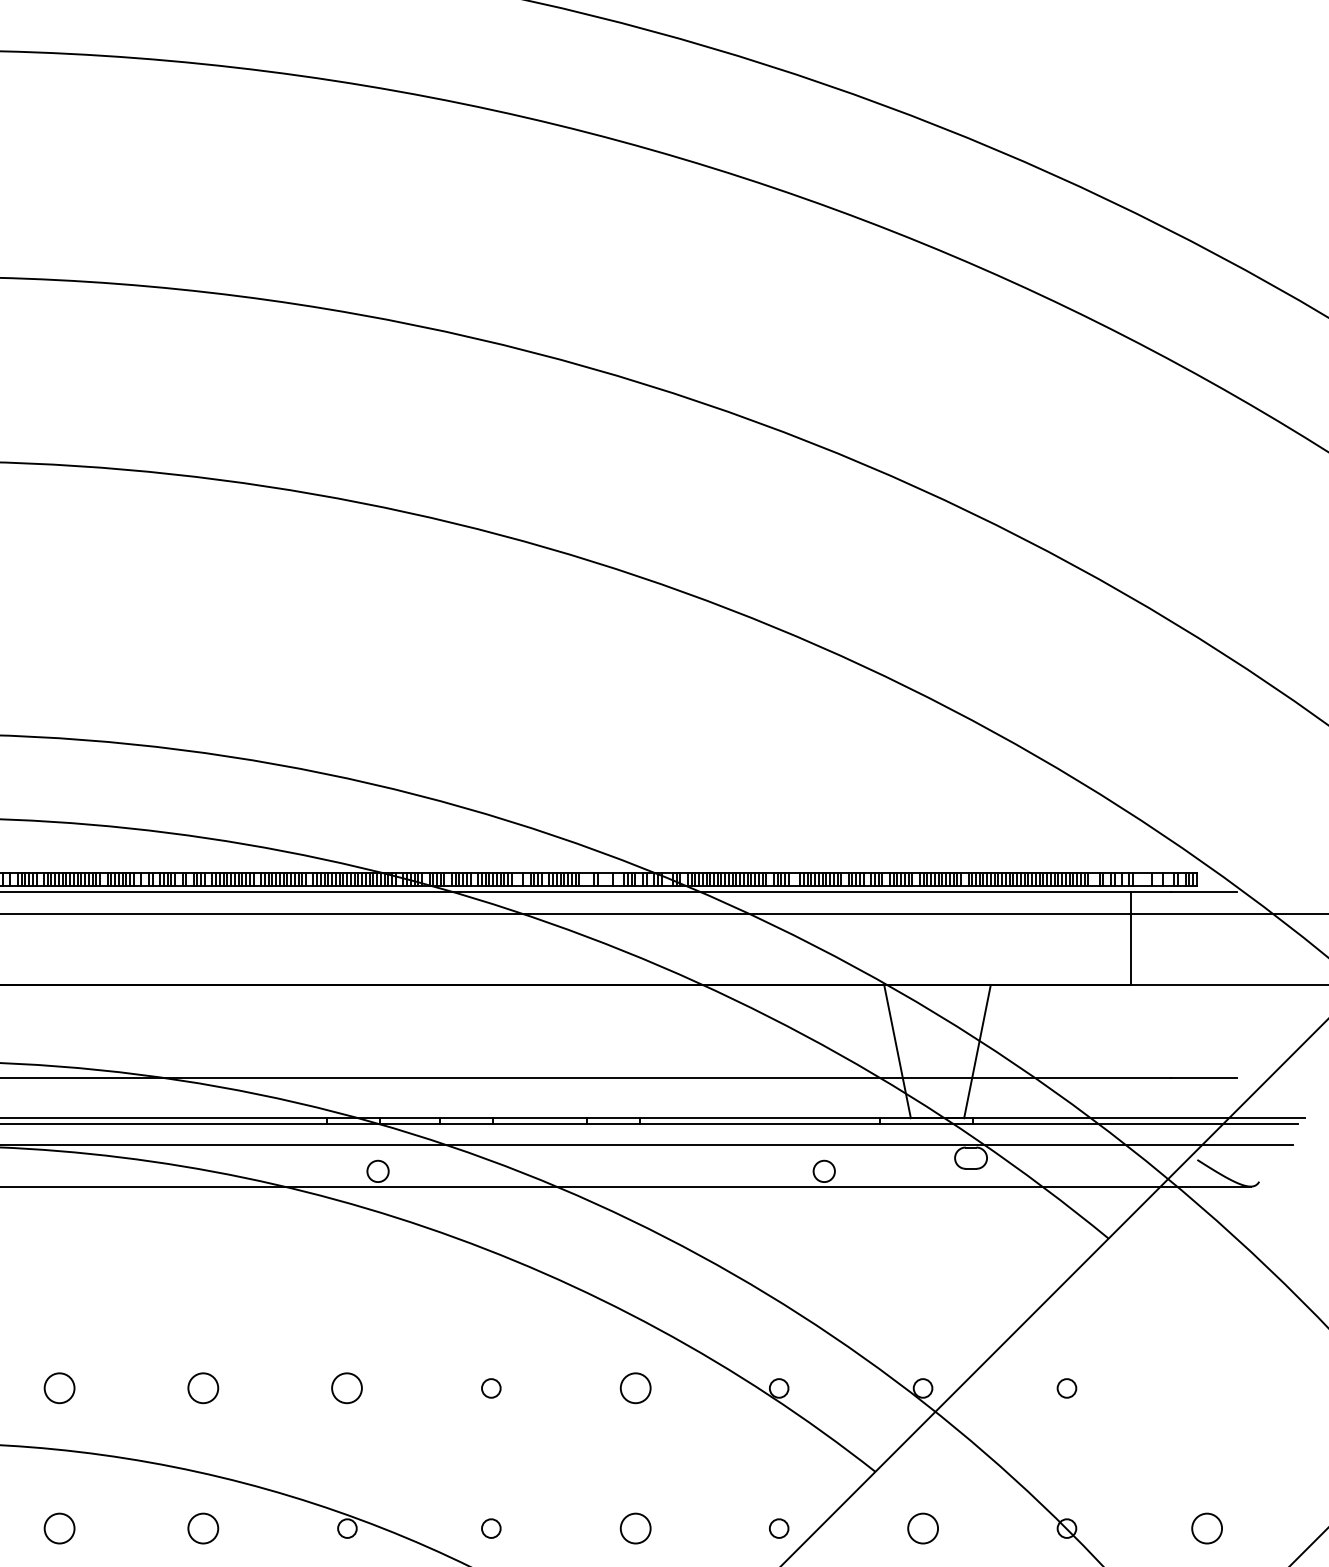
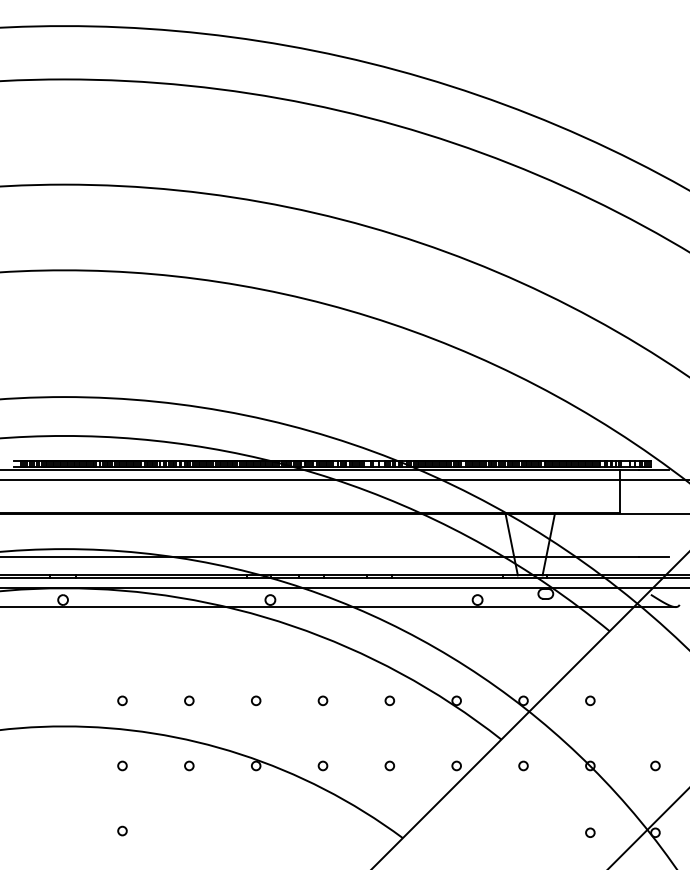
circle: (59, 1387) -> (122, 700), size x0.62
circle: (203, 1387) -> (189, 700), size x0.62
circle: (348, 1387) -> (256, 700), size x0.62
circle: (634, 1387) -> (389, 700), size x0.62
circle: (59, 1527) -> (122, 765), size x0.62
circle: (203, 1527) -> (189, 765), size x0.62
circle: (634, 1527) -> (389, 765), size x0.62
circle: (923, 1527) -> (523, 765), size x0.62
circle: (1207, 1527) -> (655, 765), size x0.62

